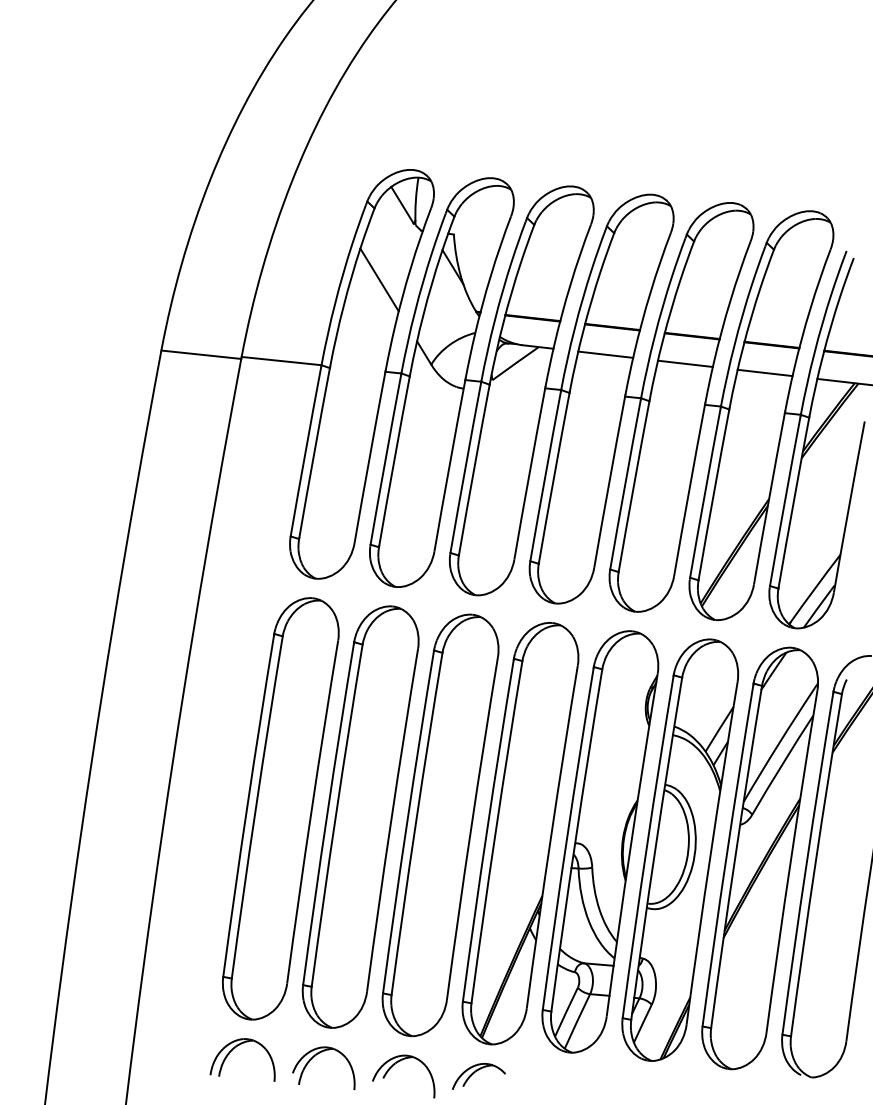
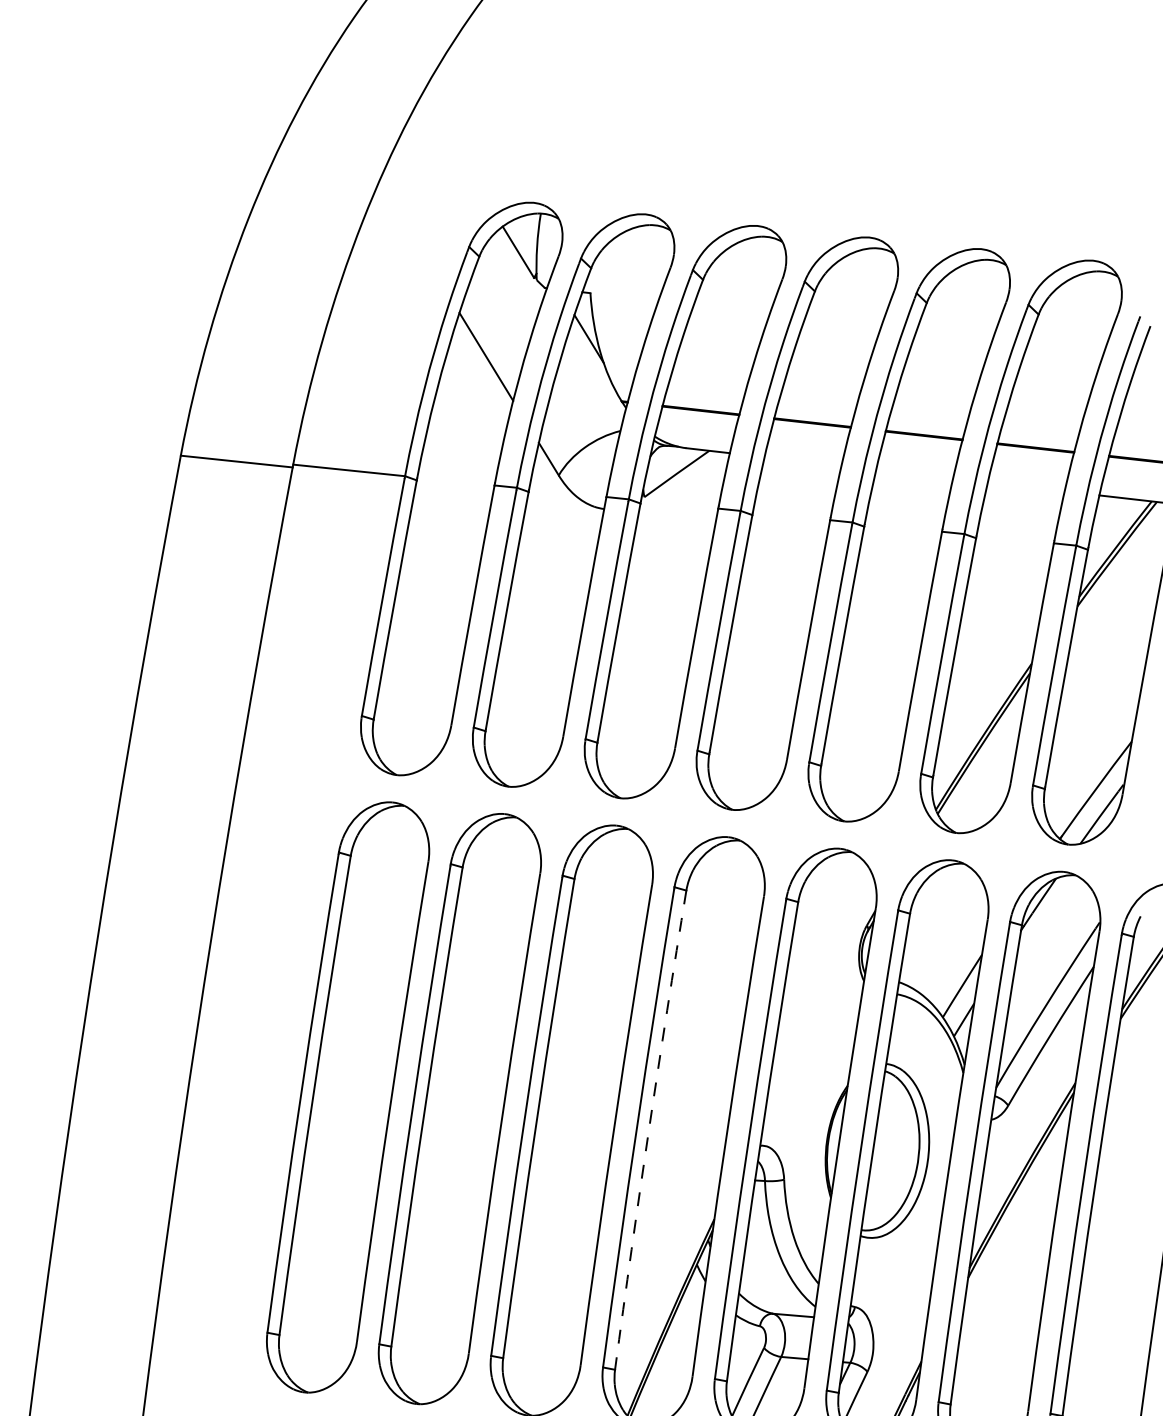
line: (605, 354) -> (802, 461), removed
line: (684, 363) -> (913, 473), removed
line: (764, 372) -> (1025, 486), removed
arc: (495, 832) -> (648, 1130), solid -> dashed

